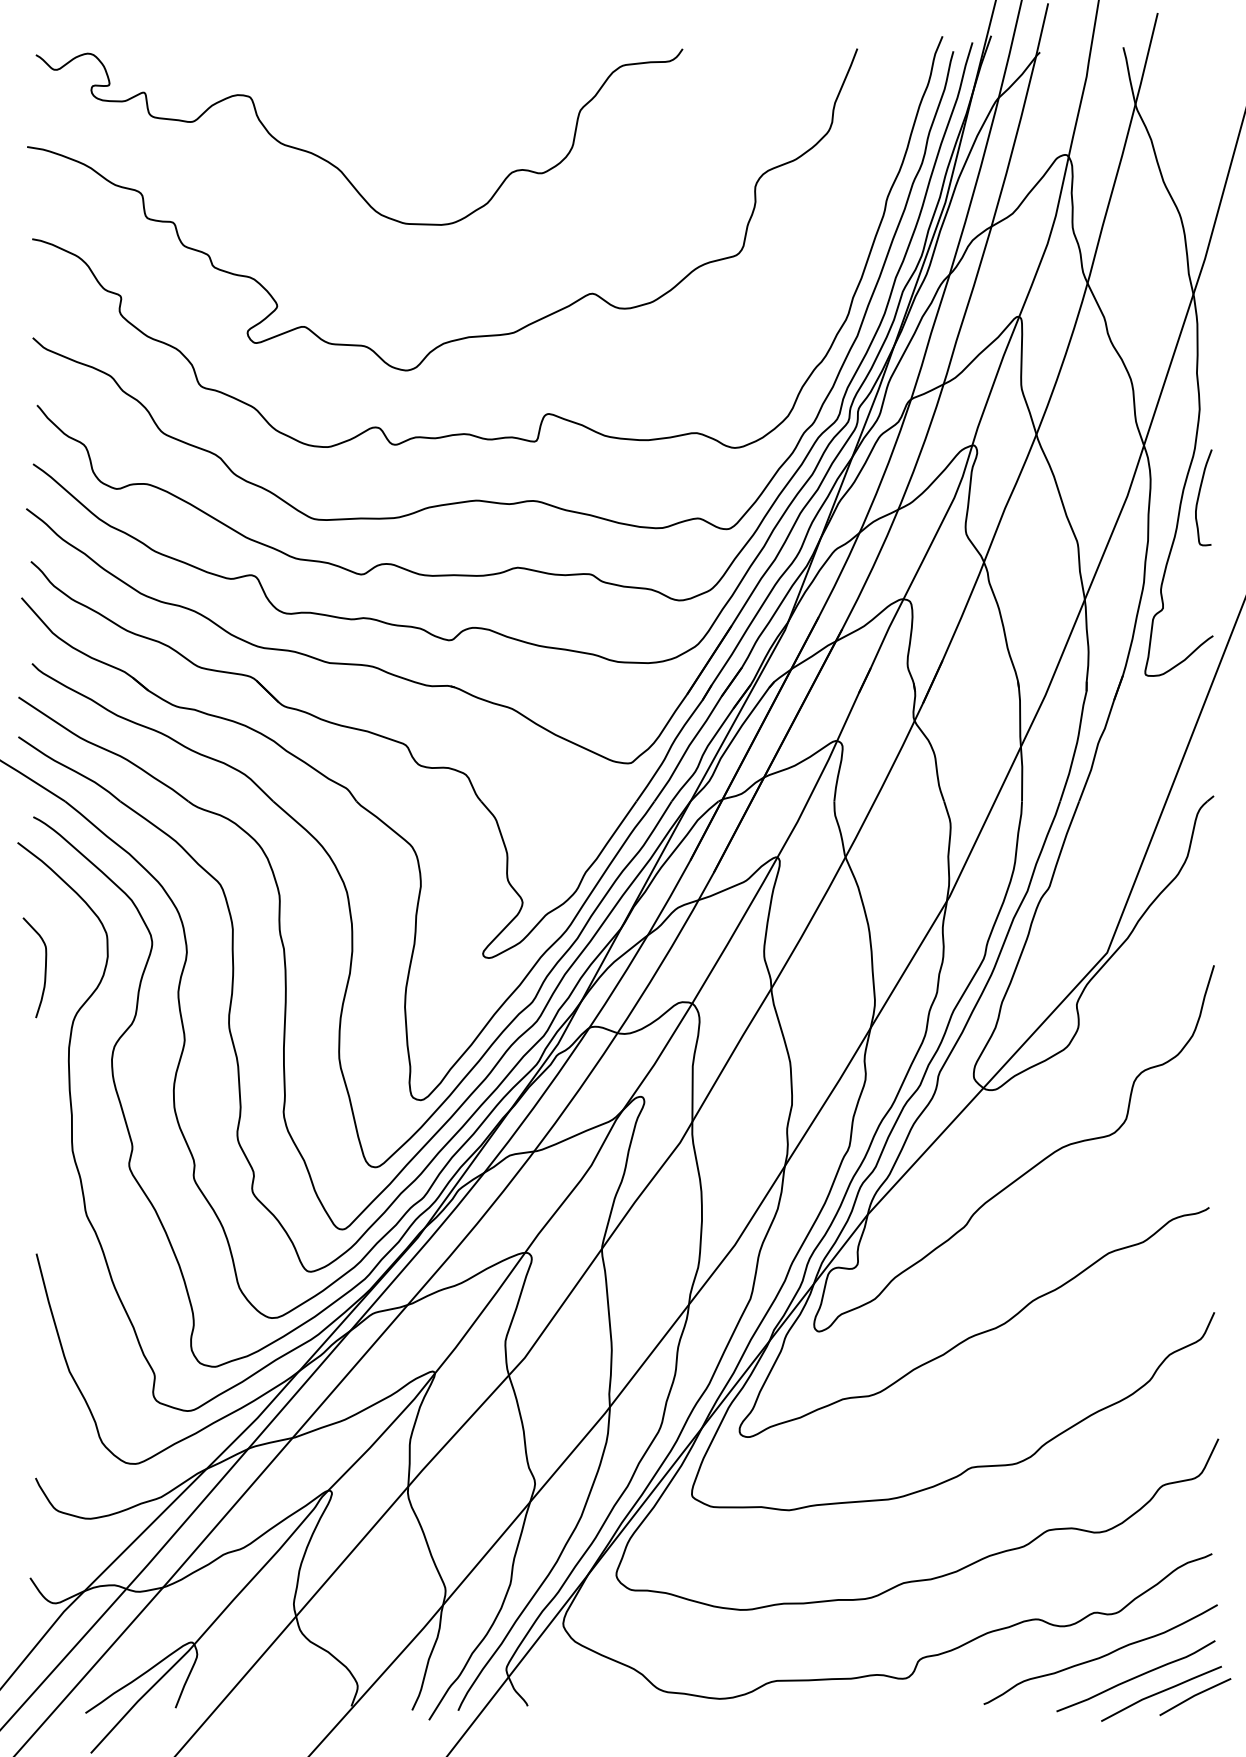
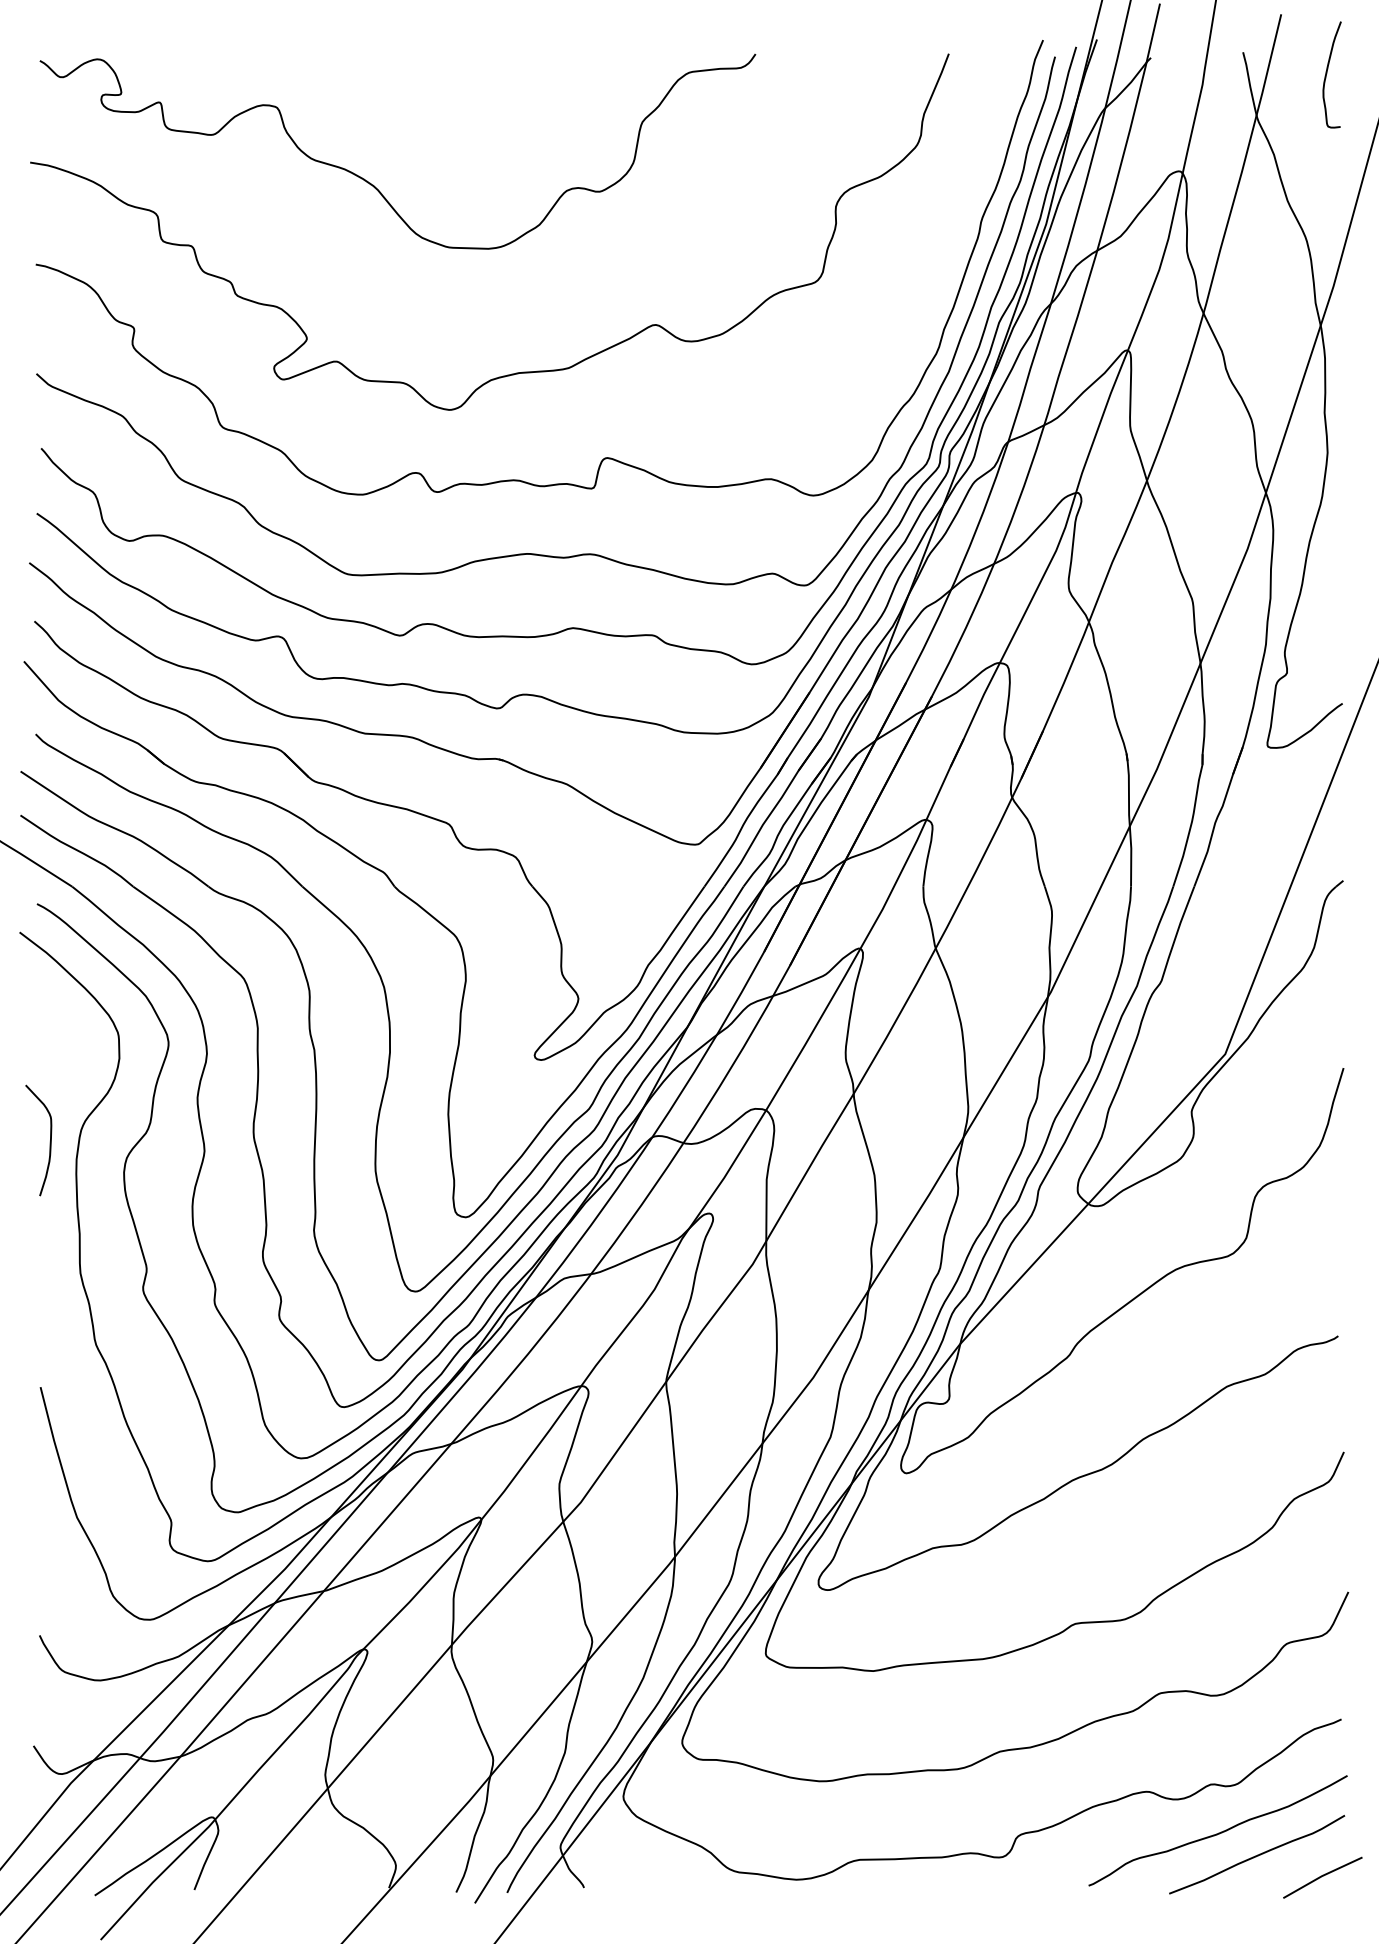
curve: (1199, 497) -> (1327, 74), moved
curve: (44, 968) -> (49, 1141), moved
line: (1161, 1692) -> (1285, 1872), removed

